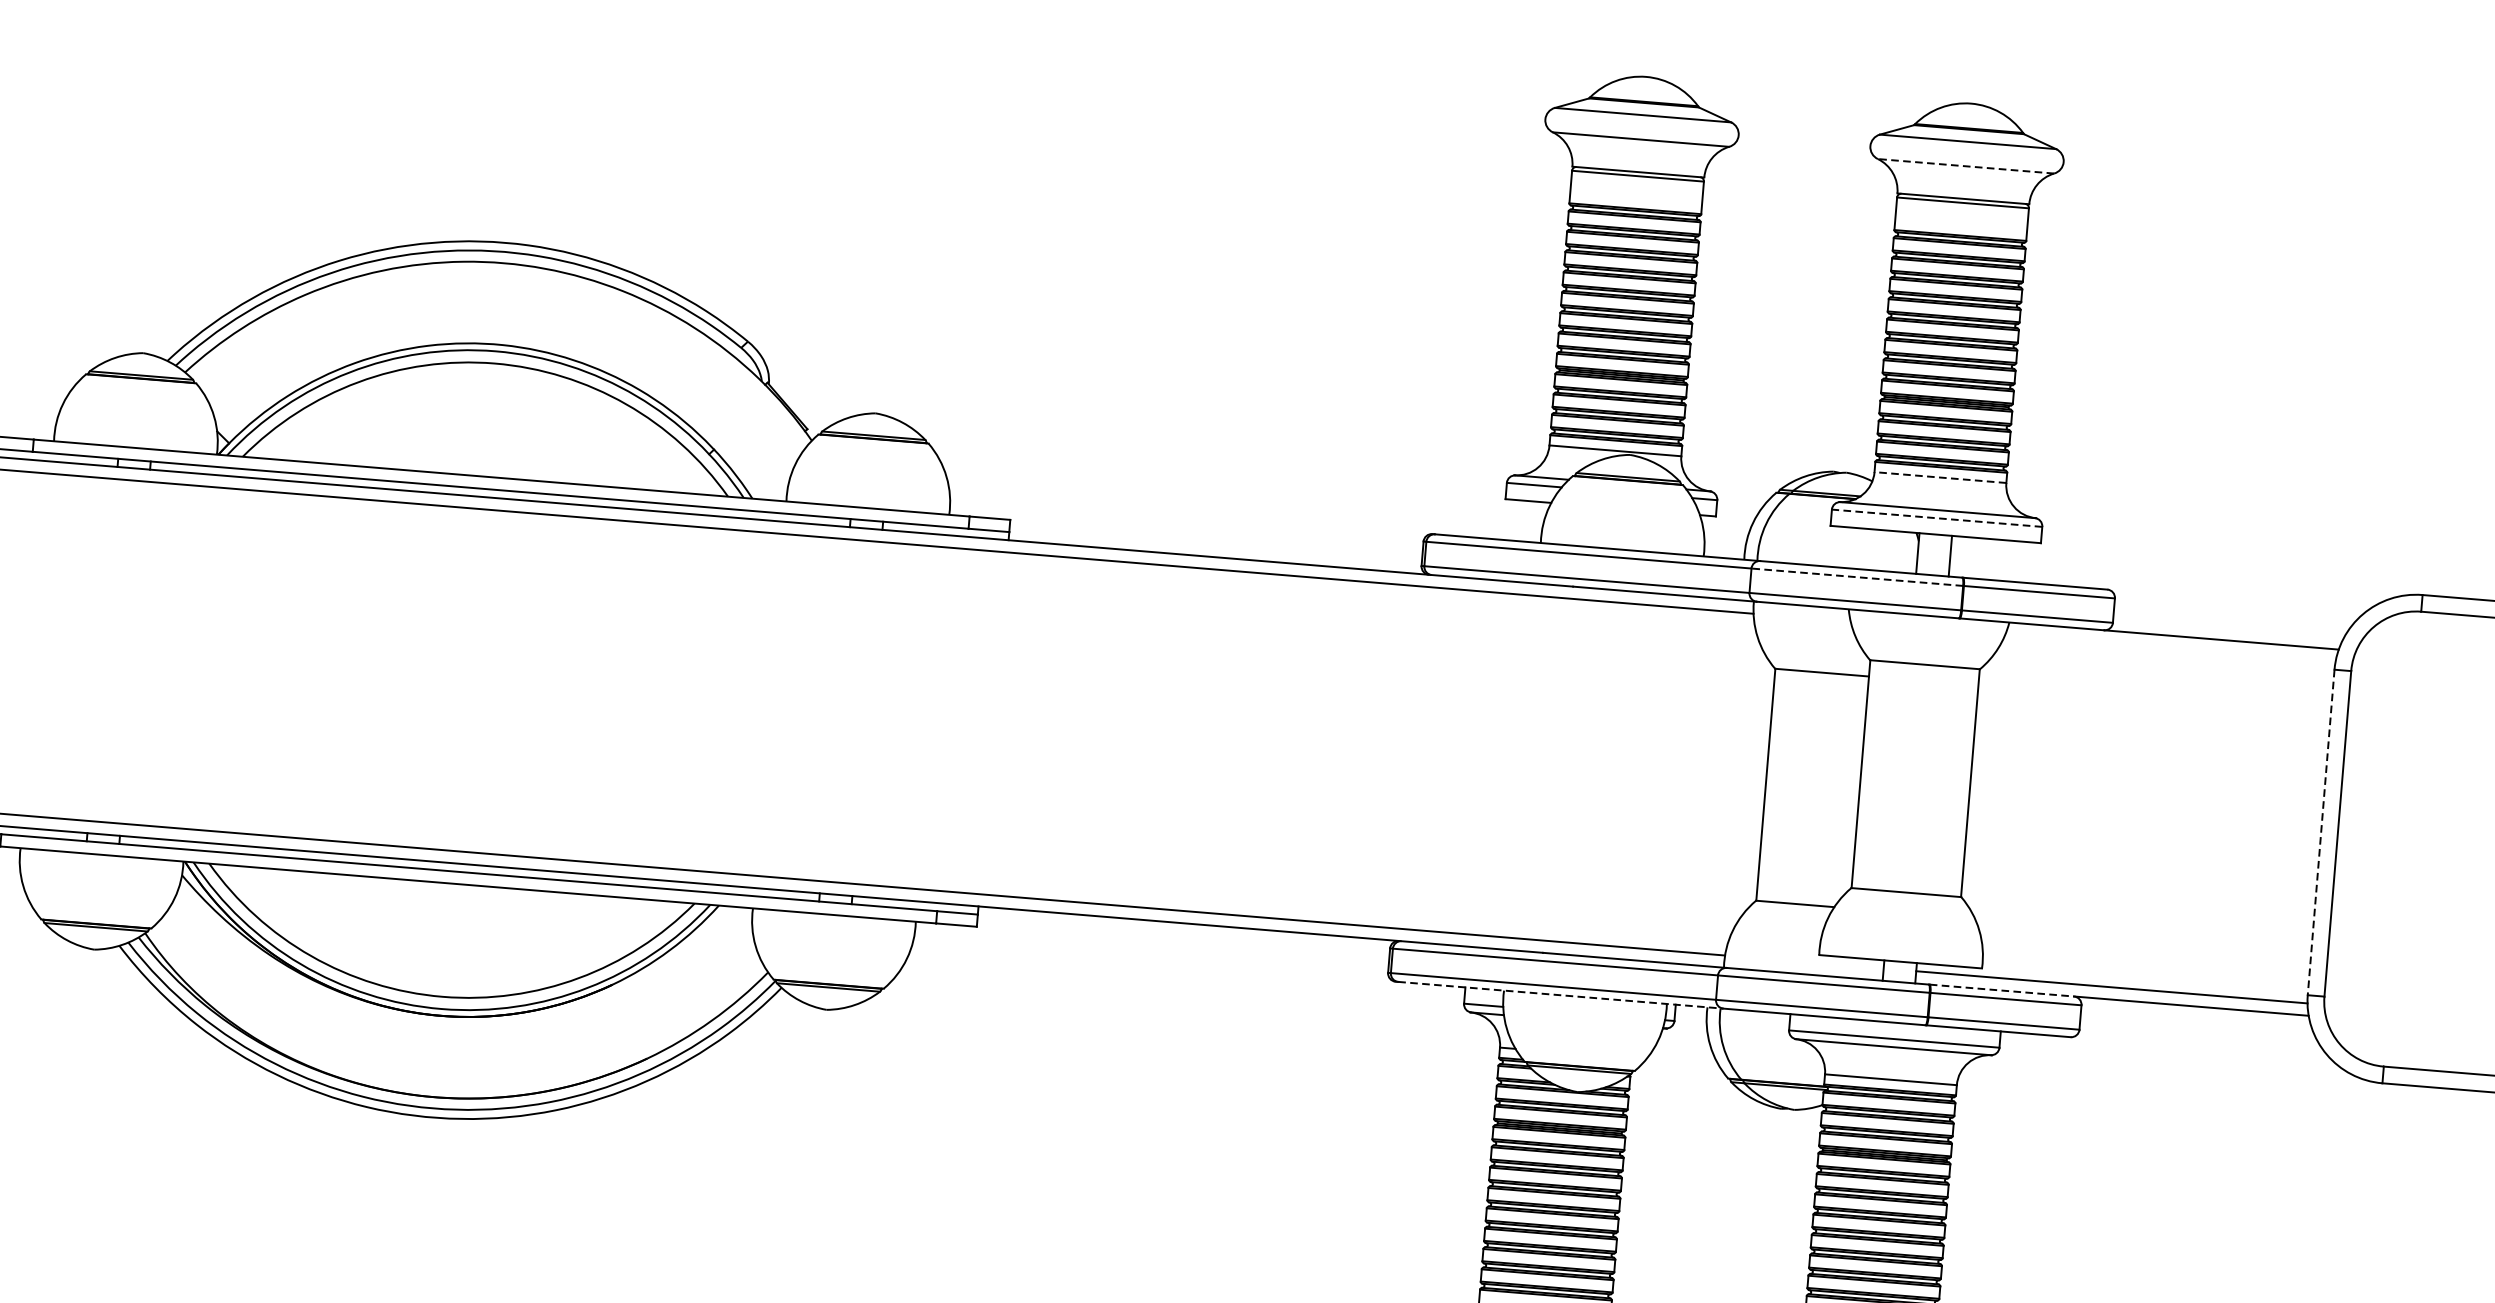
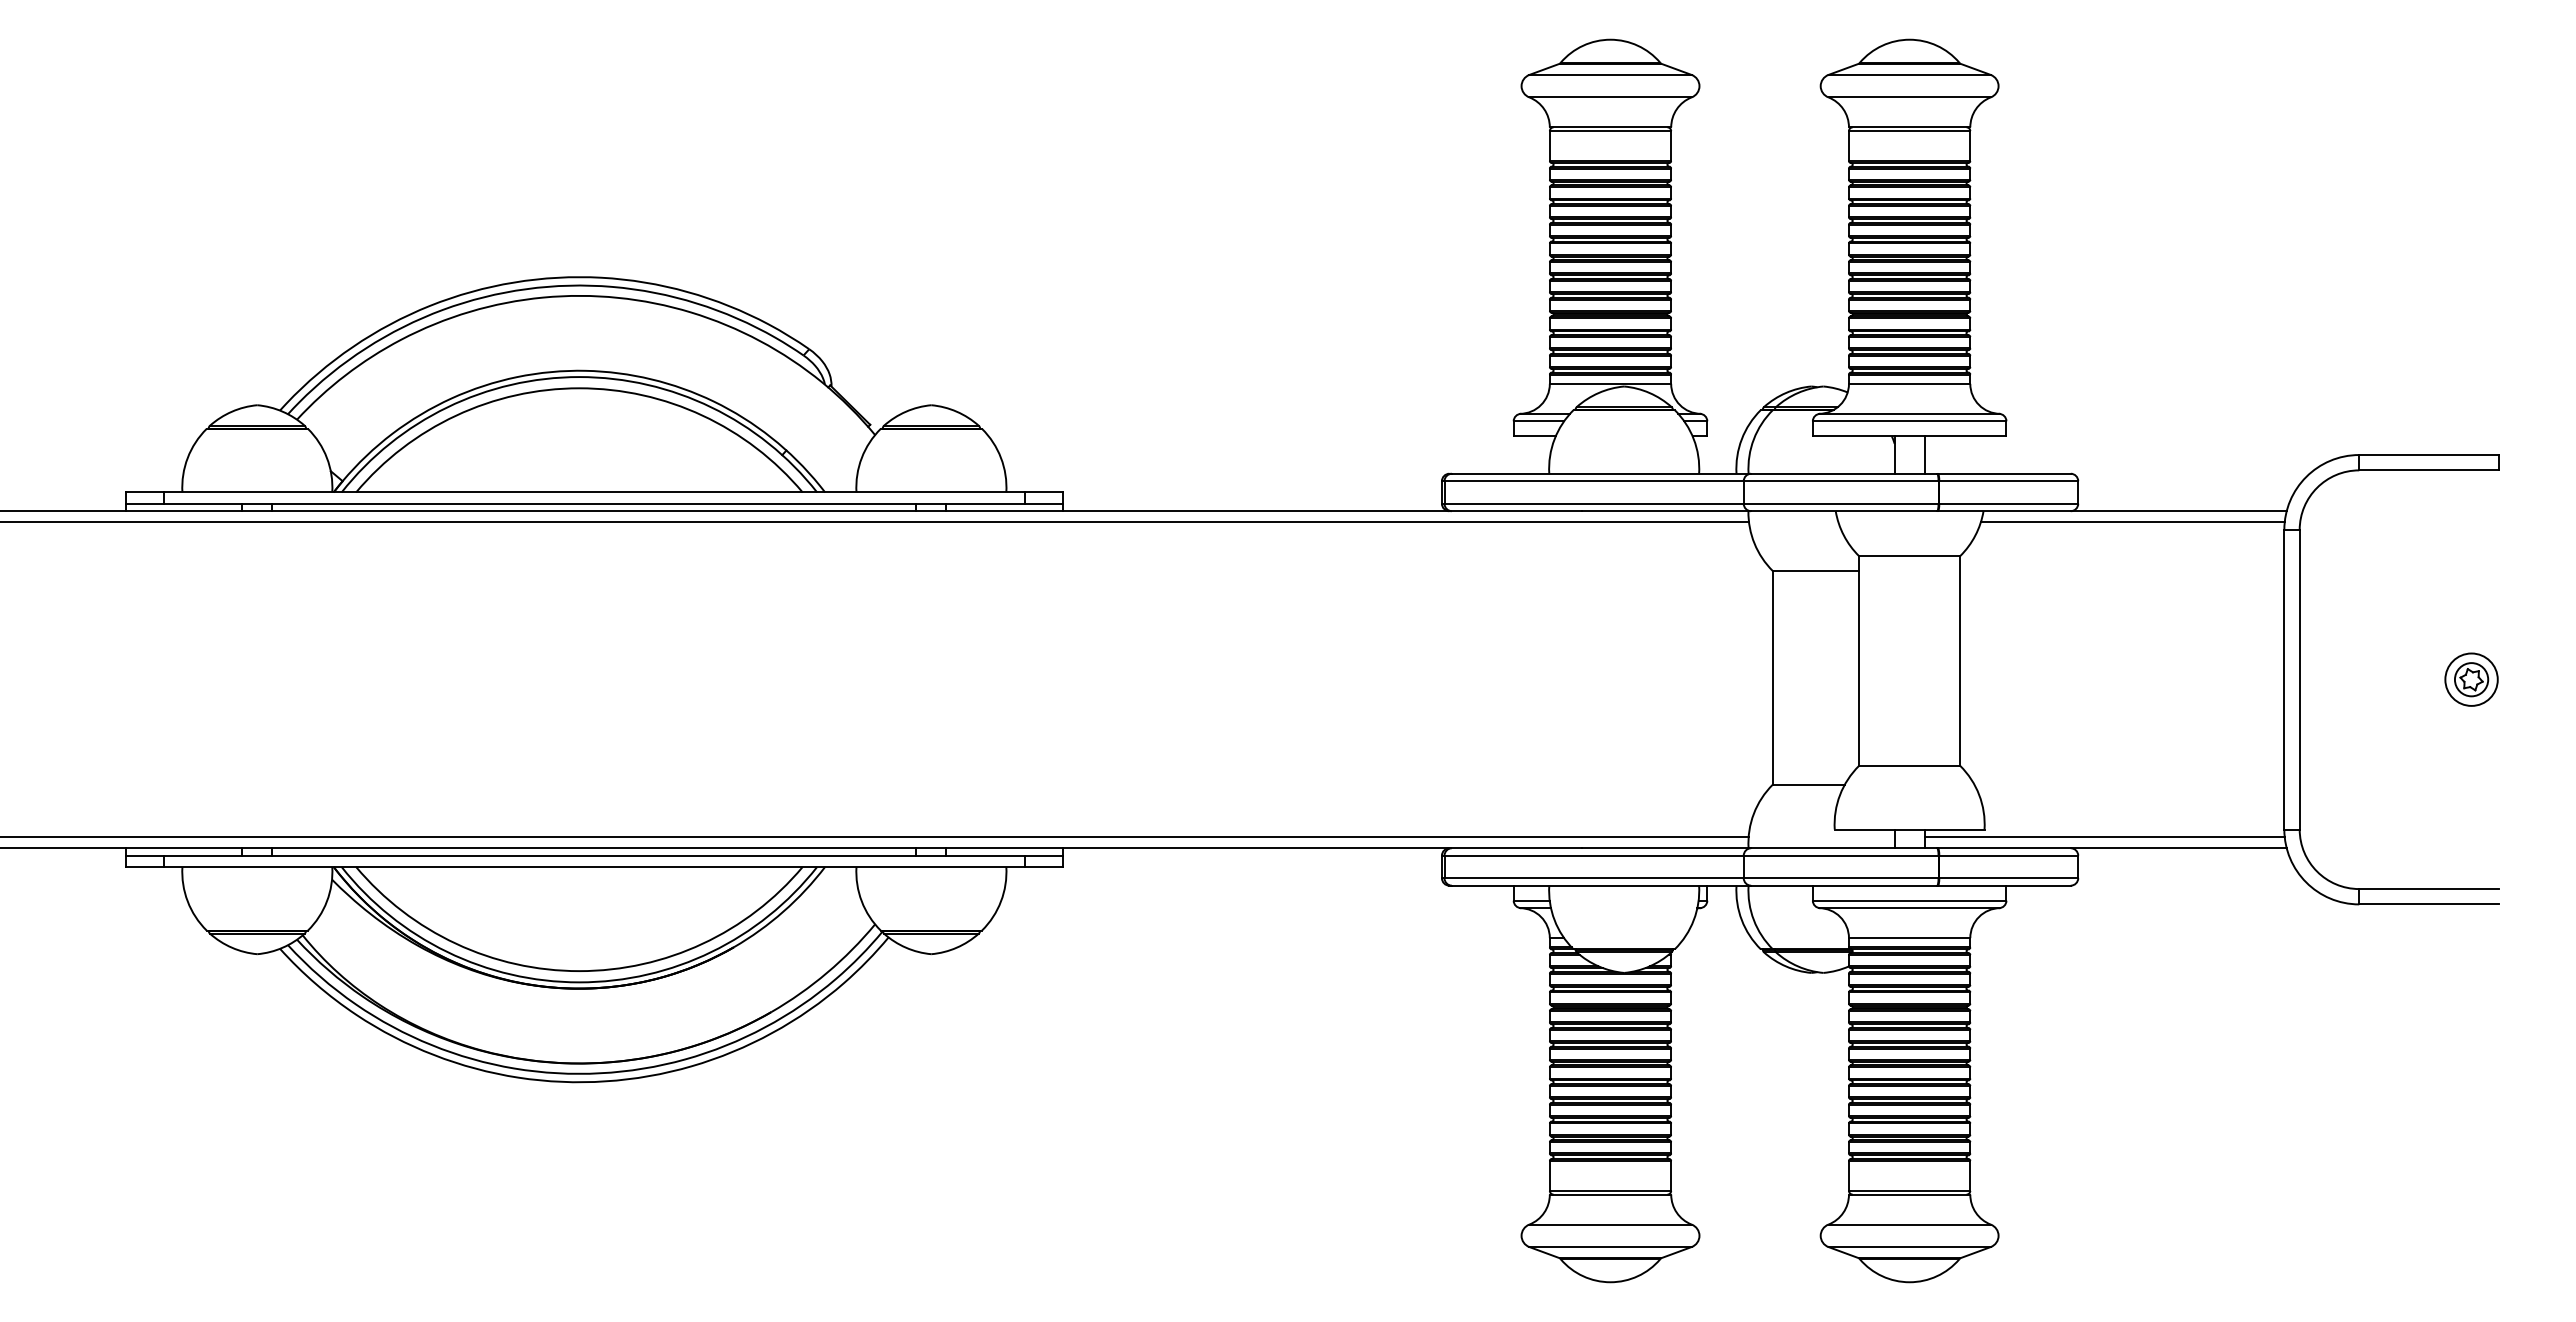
line: (1965, 166) -> (1909, 97), dashed -> solid
line: (1940, 477) -> (1909, 383), dashed -> solid
line: (1936, 518) -> (1909, 421), dashed -> solid
line: (1856, 577) -> (1840, 481), dashed -> solid
line: (2170, 648) -> (2132, 522), added
line: (2321, 832) -> (2284, 679), dashed -> solid
line: (2002, 990) -> (2004, 848), dashed -> solid
line: (1560, 995) -> (1601, 885), dashed -> solid

